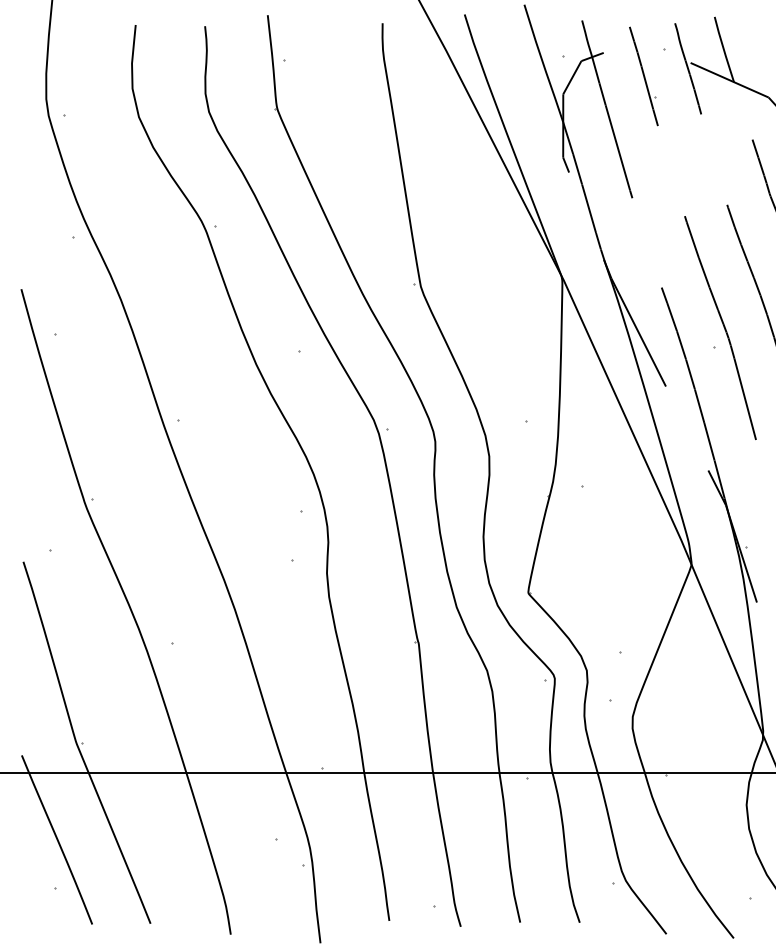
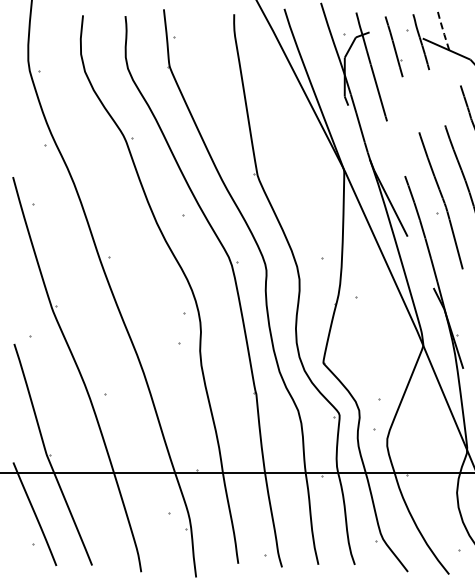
line: (724, 49) -> (443, 30), solid -> dashed

